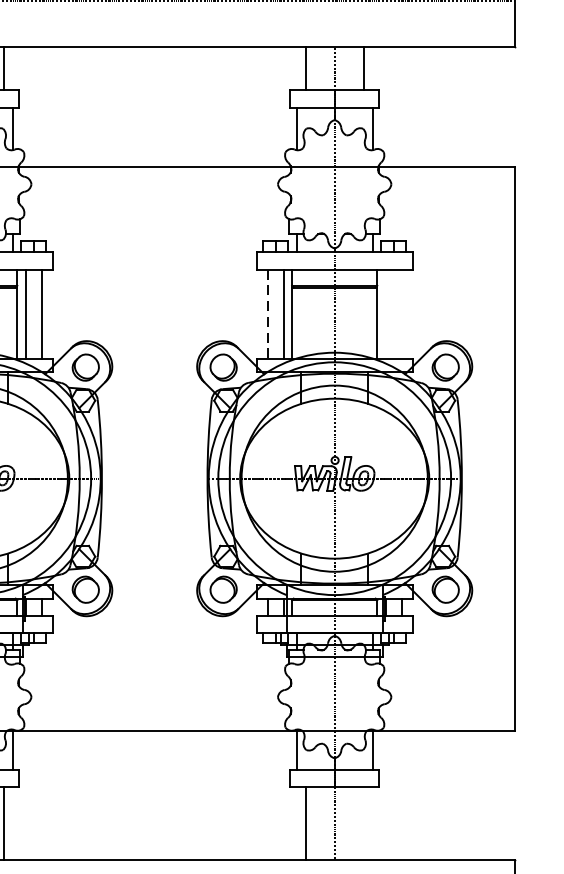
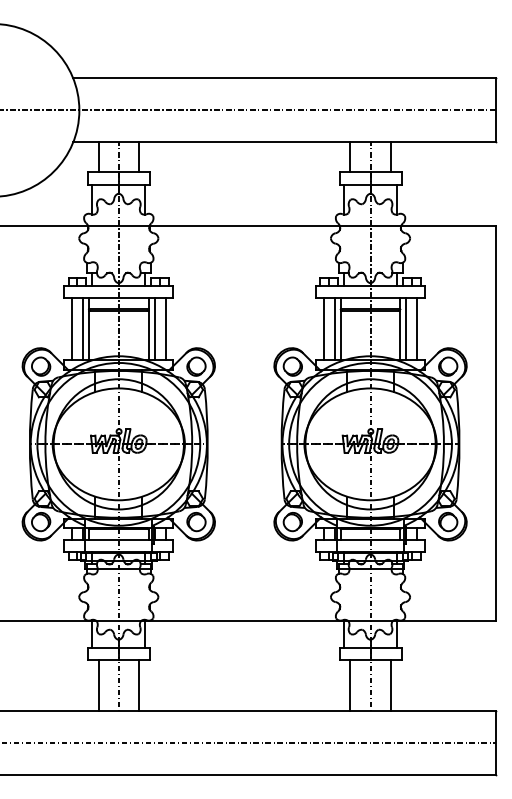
line: (267, 314) -> (323, 329), dashed -> solid
line: (386, 314) -> (406, 329), added
line: (401, 314) -> (417, 329), added
line: (363, 823) -> (390, 685), added

